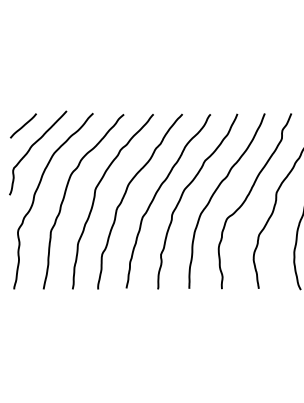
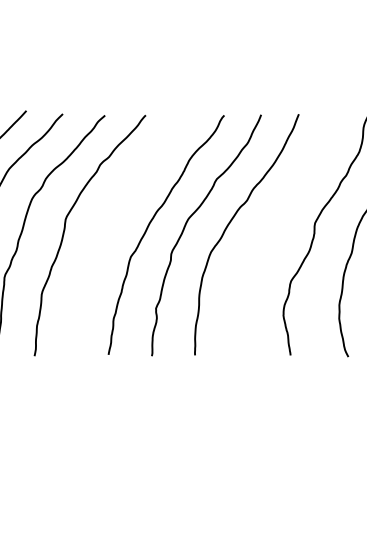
curve: (125, 195) -> (107, 227), removed
curve: (247, 198) -> (274, 231), removed

